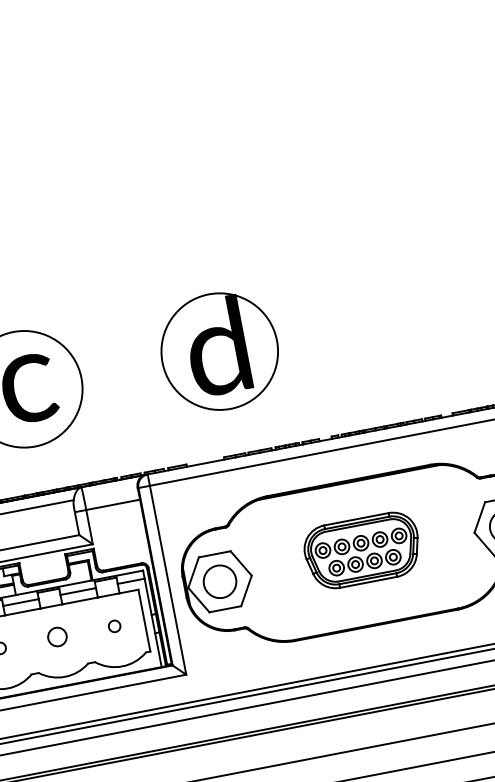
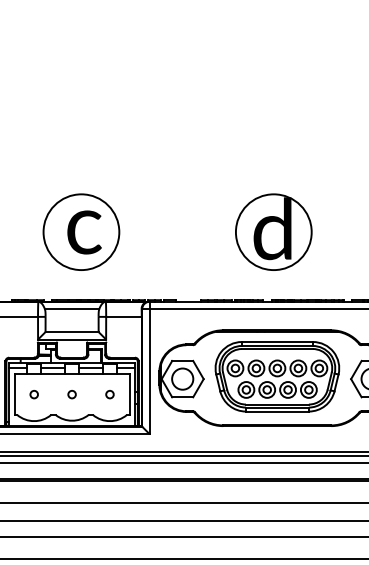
part: (219, 350) -> (273, 231), moved
part: (362, 550) -> (277, 376), size x1.67
circle: (56, 637) -> (71, 394), size x0.62

